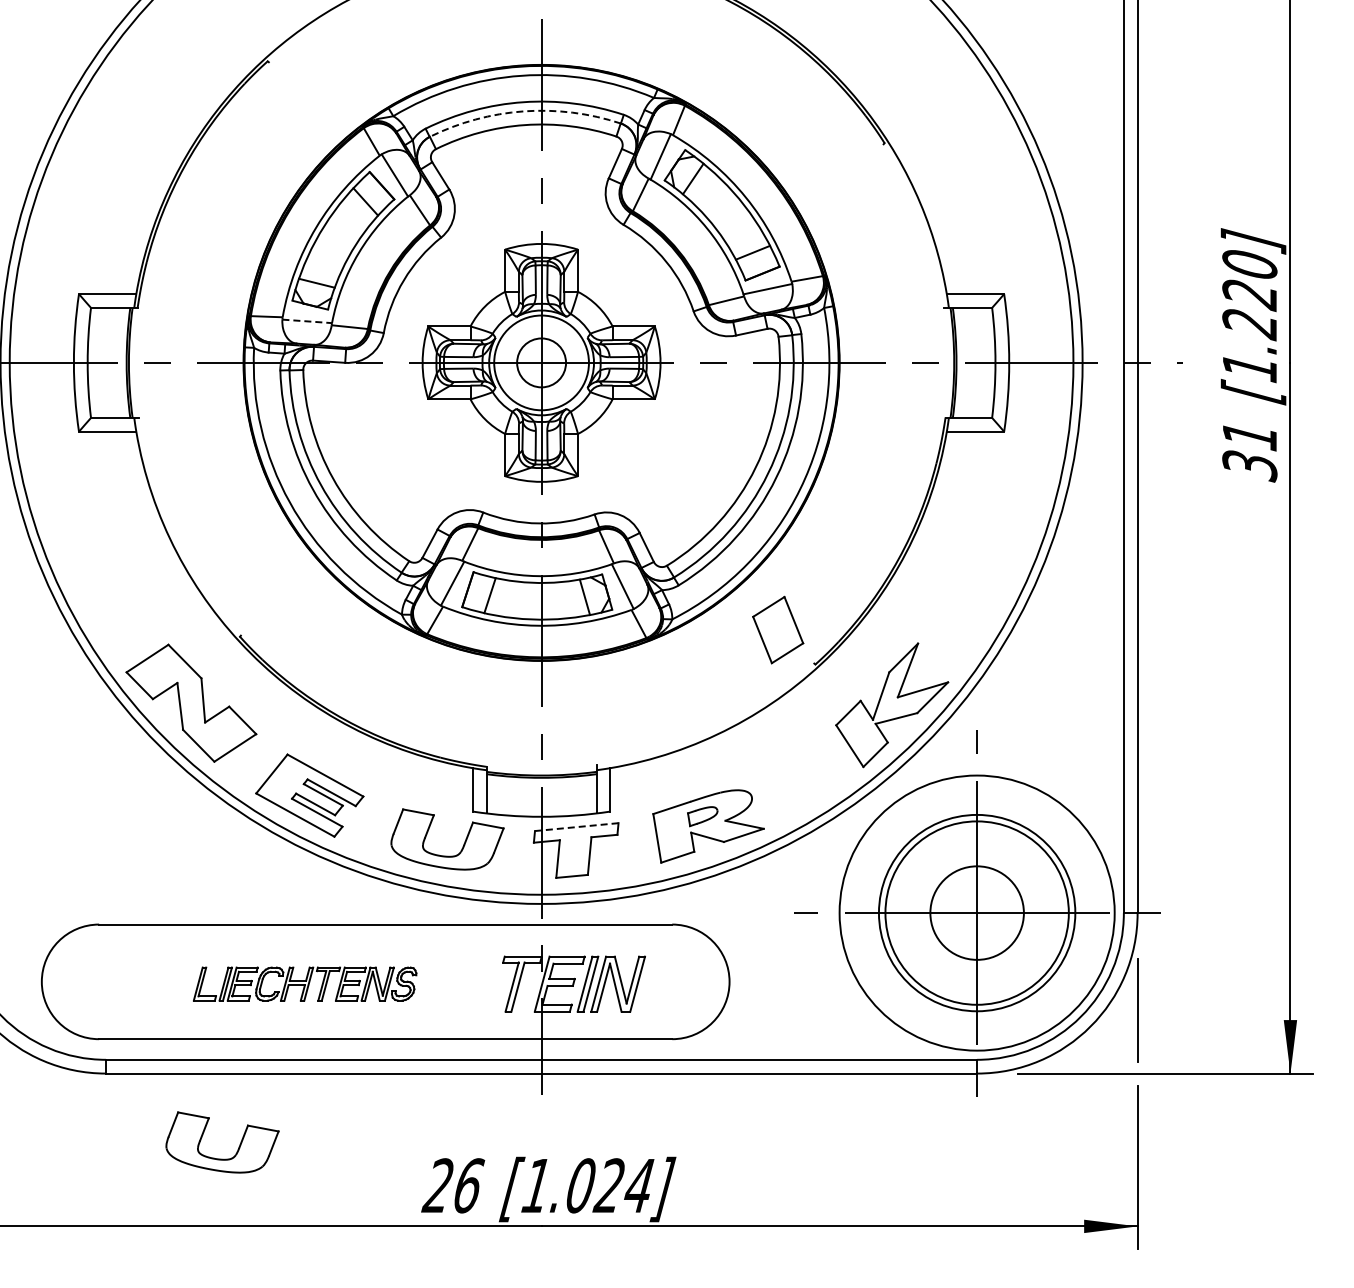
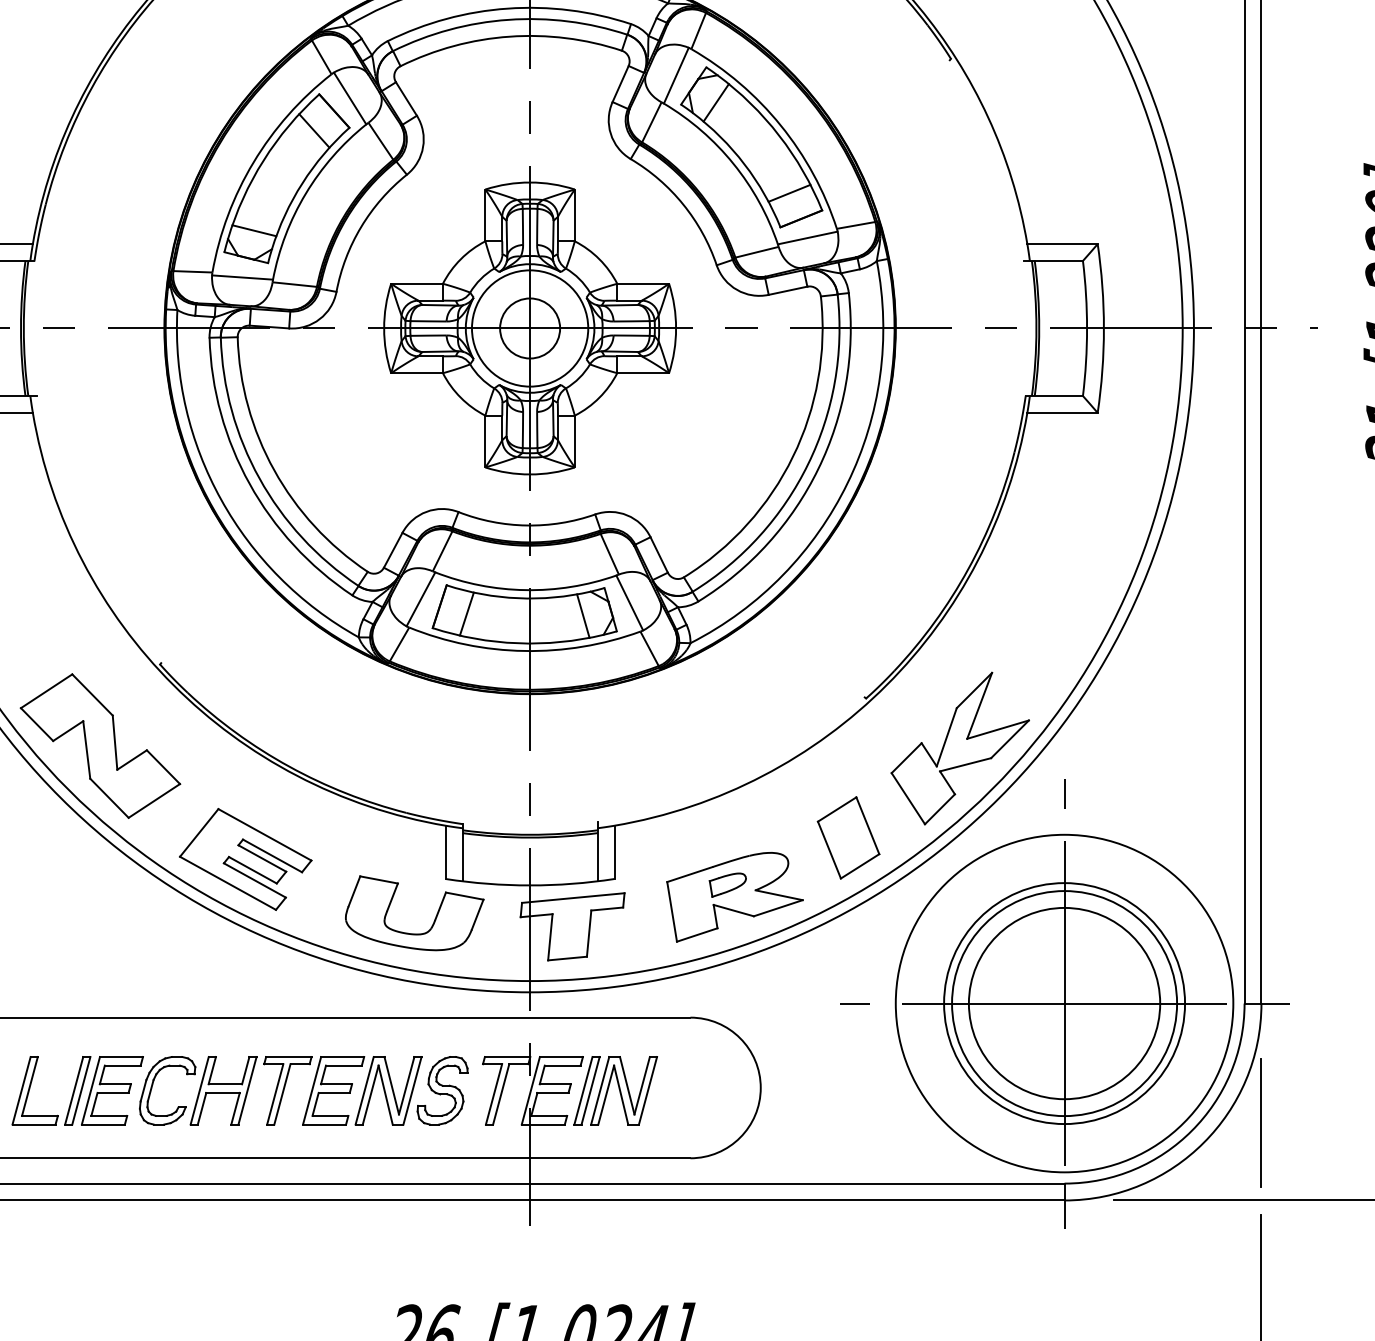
arc: (523, 111) -> (507, 20), dashed -> solid
line: (307, 321) -> (242, 277), dashed -> solid
part: (778, 629) -> (849, 837), moved
line: (576, 827) -> (572, 898), dashed -> solid
circle: (977, 913) -> (1064, 1004), size x1.67
part: (304, 983) -> (239, 1089), size x1.67
part: (222, 1158) -> (138, 1304), removed

